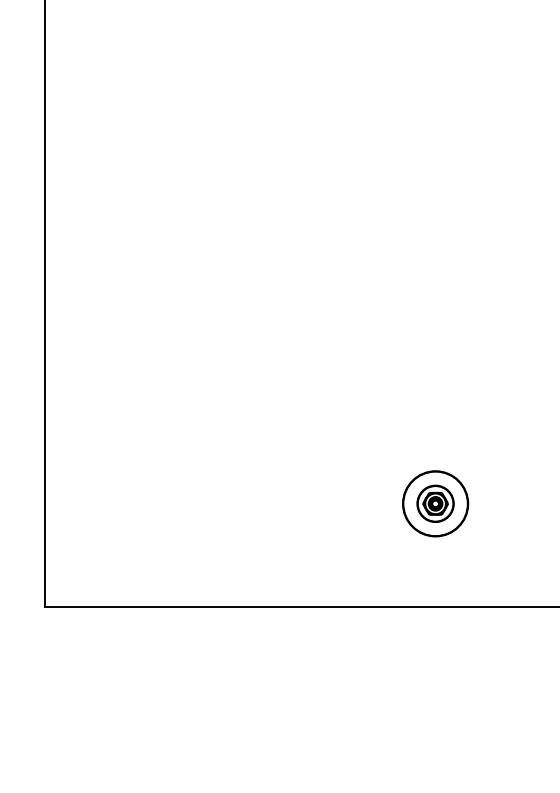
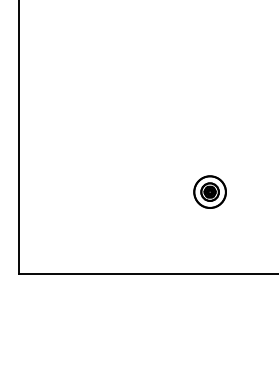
part: (434, 502) -> (209, 191), moved

